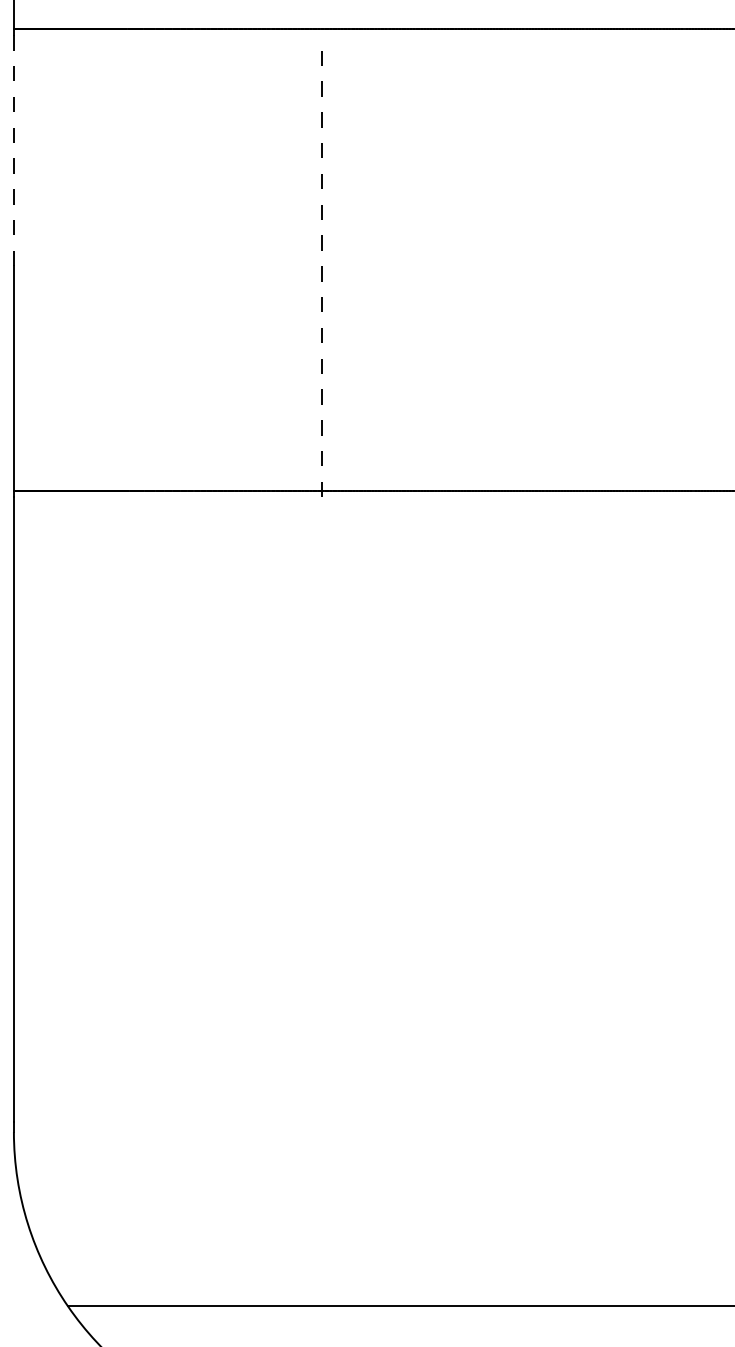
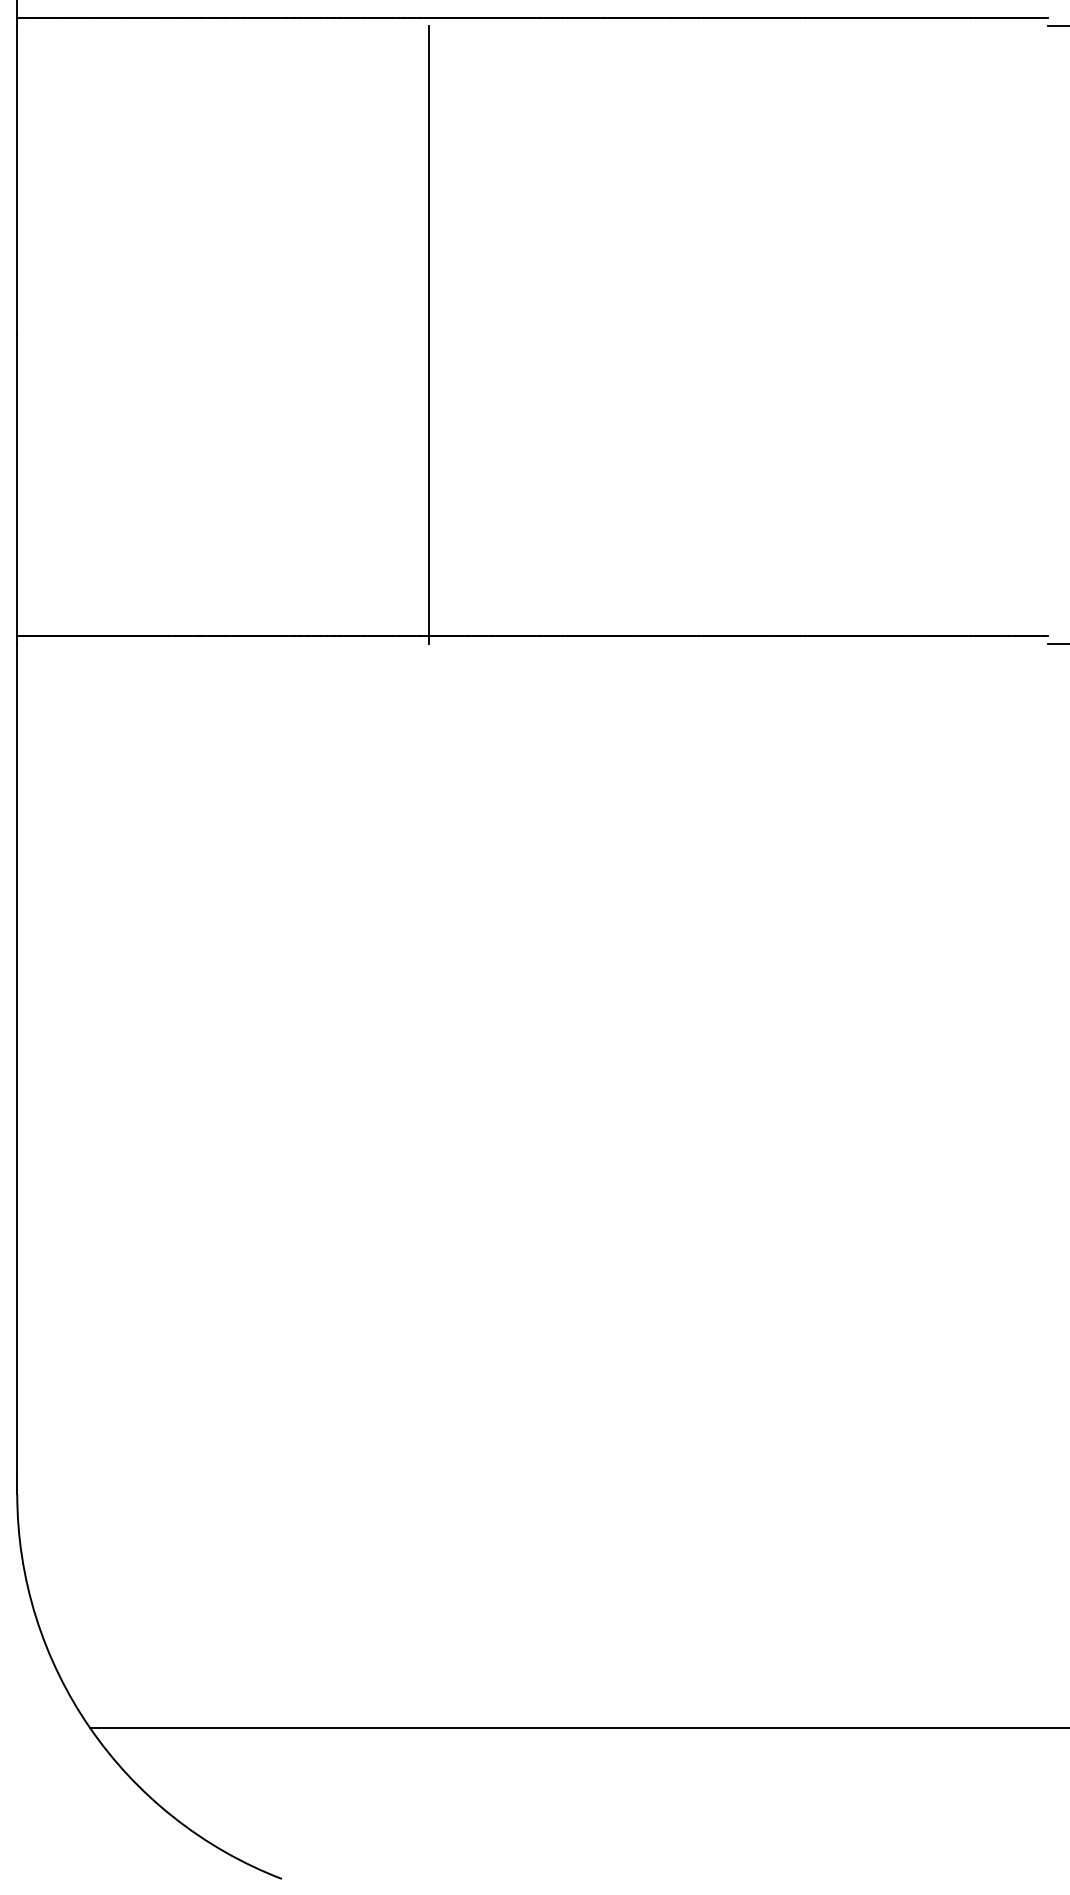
line: (14, 150) -> (17, 180), dashed -> solid
line: (321, 265) -> (429, 334), dashed -> solid

